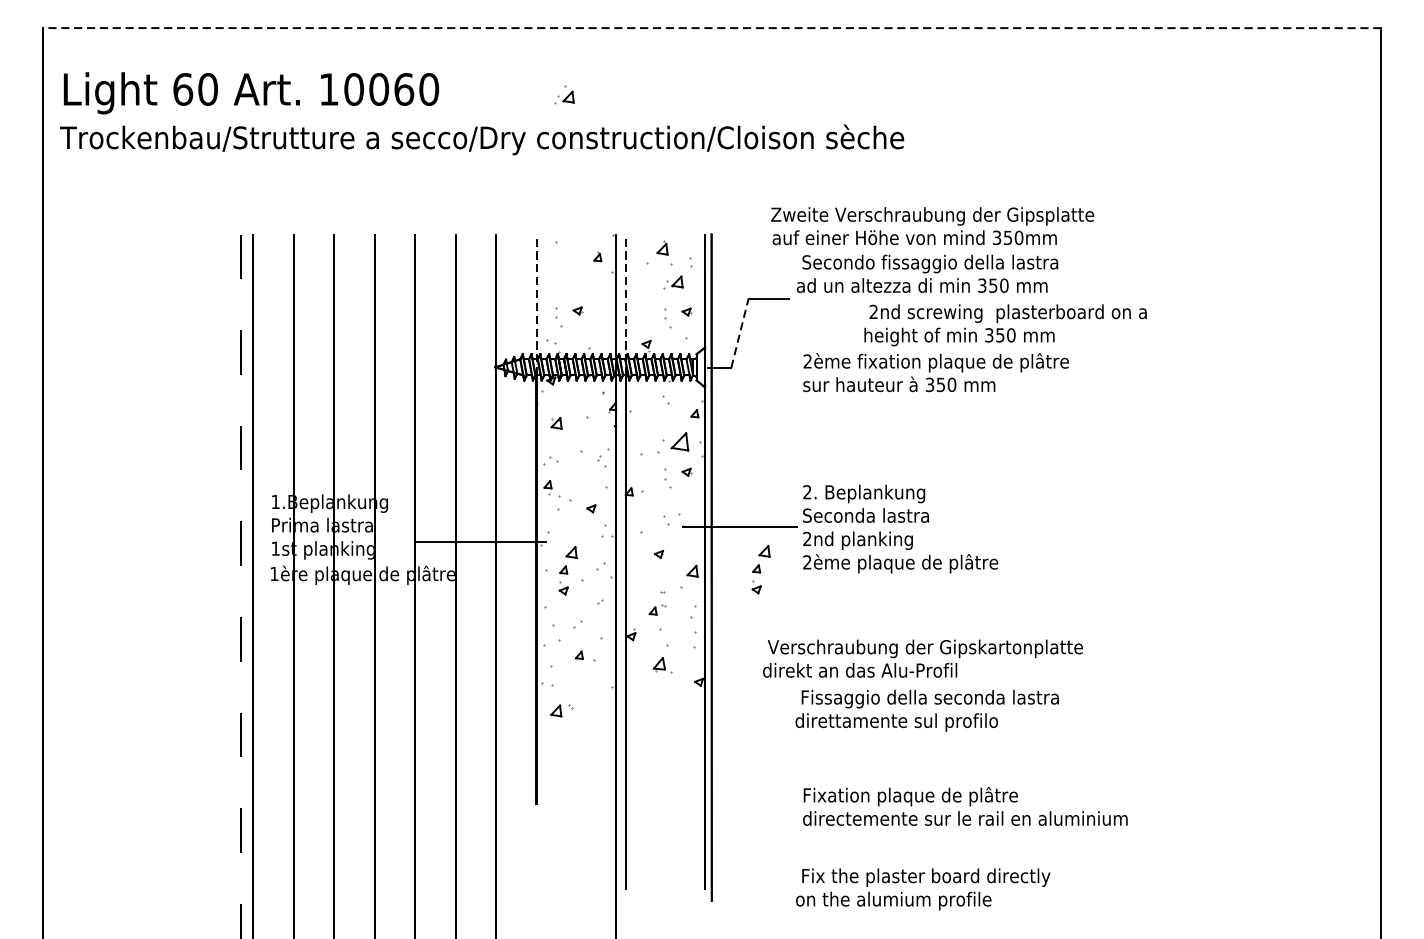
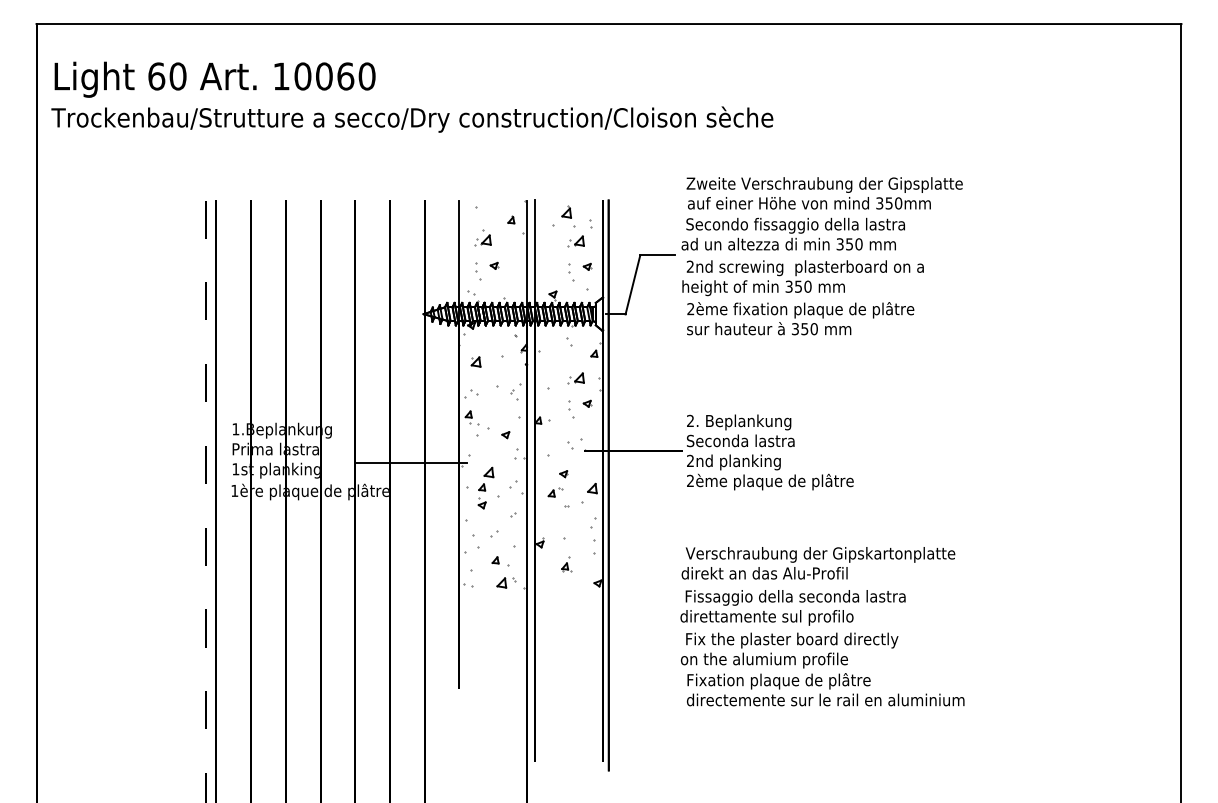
line: (711, 28) -> (608, 24), dashed -> solid
part: (564, 94) -> (482, 237), moved
text: (932, 226) -> (824, 193), moved
line: (536, 304) -> (458, 260), dashed -> solid
line: (626, 304) -> (535, 260), dashed -> solid
text: (1004, 325) -> (802, 278), moved
line: (740, 332) -> (633, 284), dashed -> solid
part: (672, 442) -> (575, 378), size x0.62
part: (760, 568) -> (650, 486), removed
part: (657, 609) -> (555, 492), moved
text: (923, 658) -> (818, 563), moved
part: (662, 660) -> (566, 564), size x0.62
part: (561, 710) -> (506, 582), moved
text: (923, 889) -> (789, 650), moved

